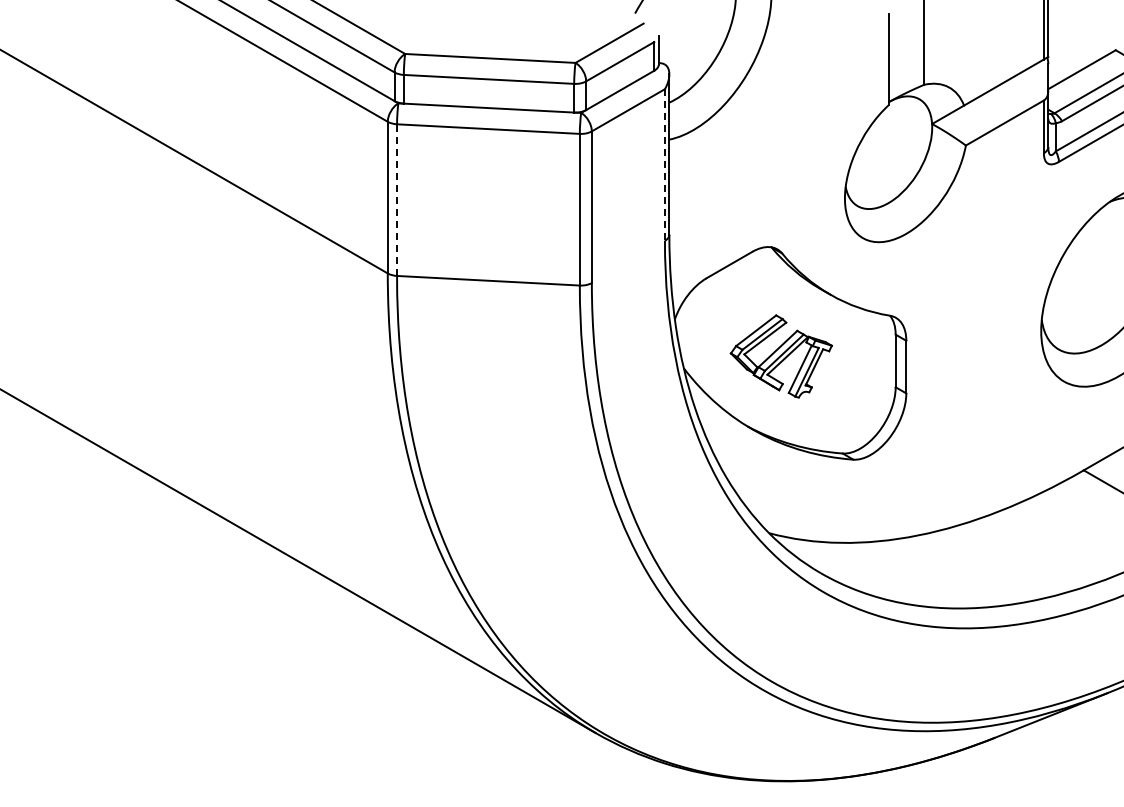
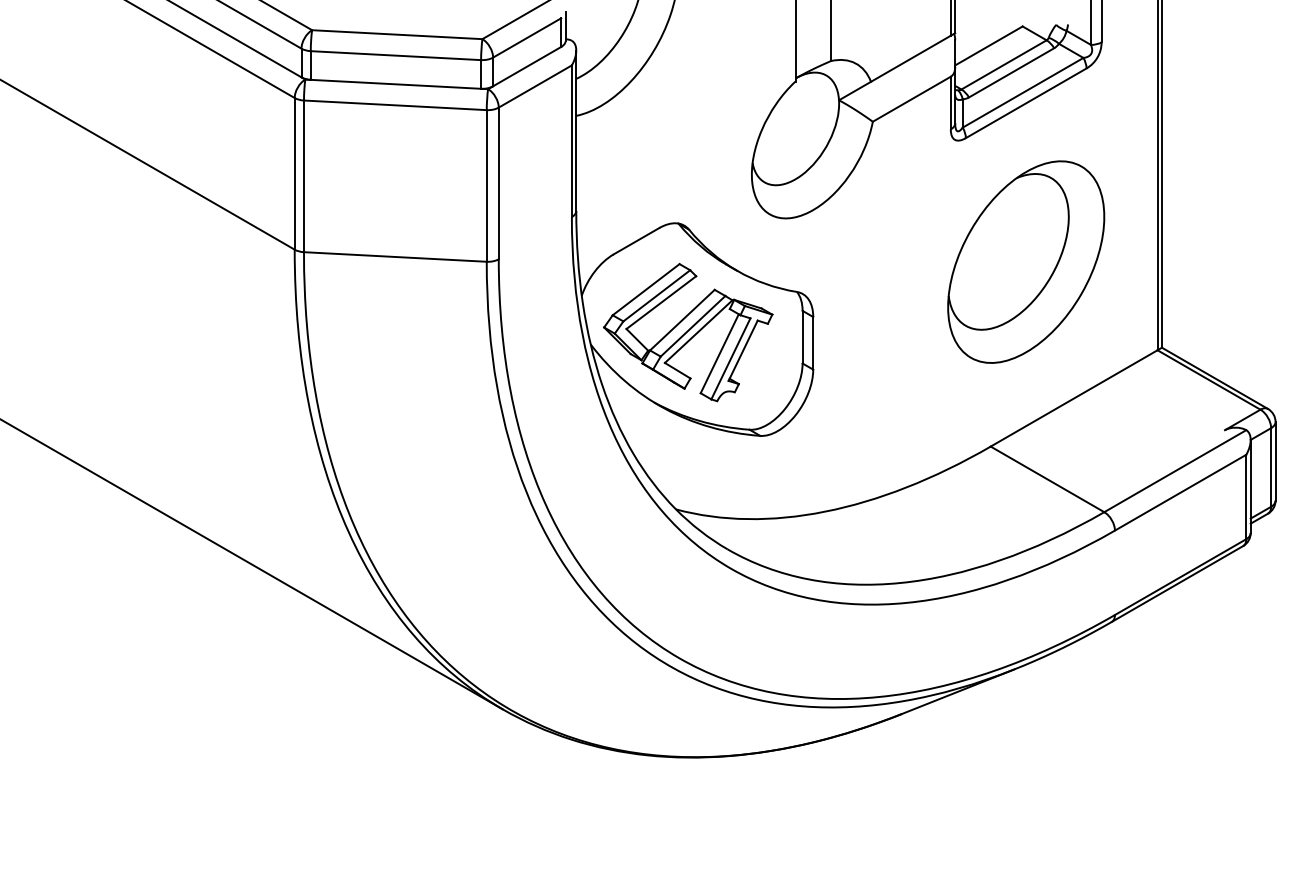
line: (664, 165) -> (571, 141), dashed -> solid
line: (396, 200) -> (303, 176), dashed -> solid
part: (781, 356) -> (688, 332), size x1.67

